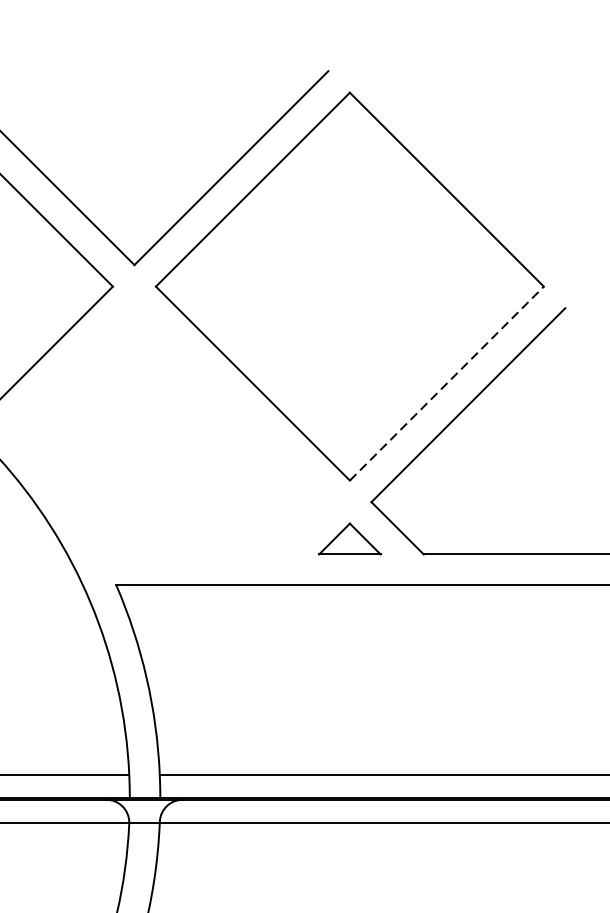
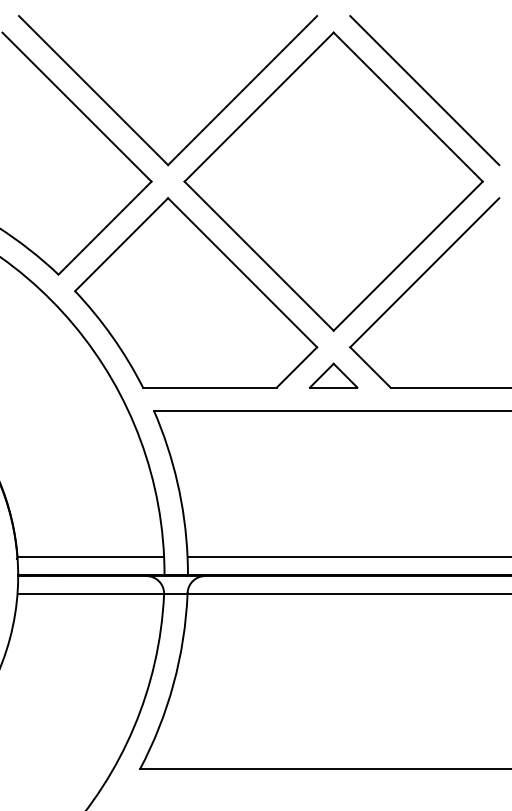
line: (468, 168) -> (424, 90), added
line: (447, 382) -> (408, 255), dashed -> solid
part: (171, 430) -> (196, 292), added

